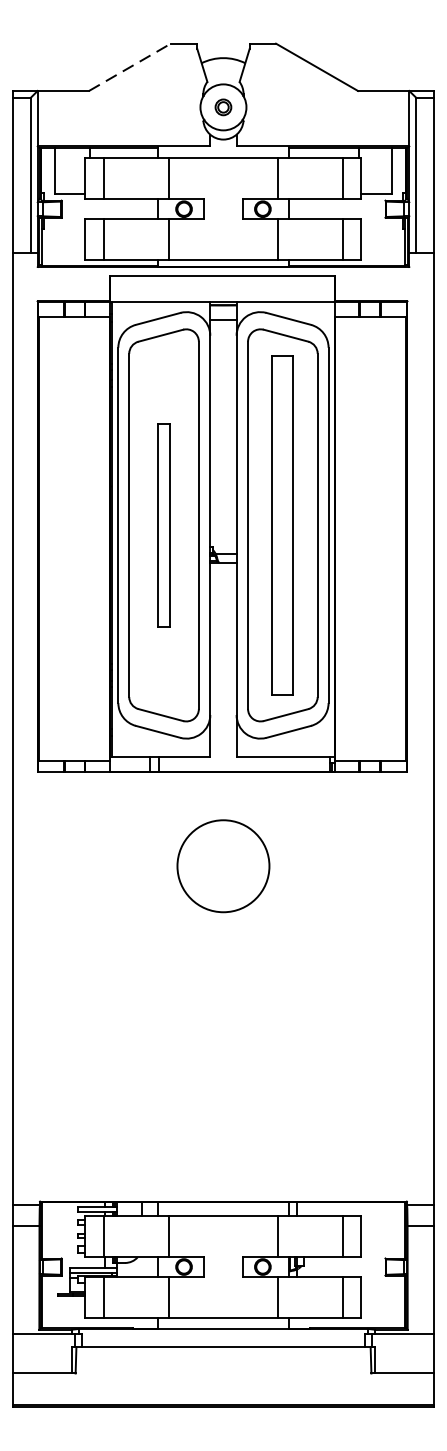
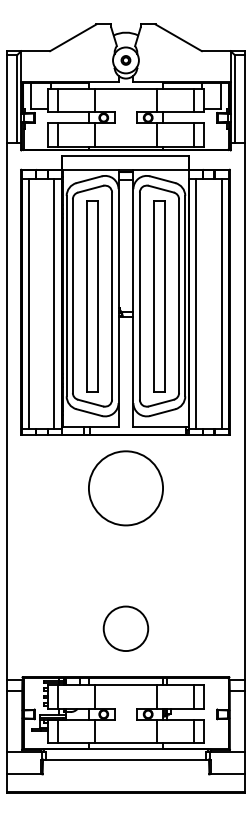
line: (130, 66) -> (73, 37), dashed -> solid
part: (164, 526) -> (92, 296), size x1.67
line: (52, 538) -> (29, 303), added
line: (96, 538) -> (54, 303), added
line: (348, 538) -> (196, 303), added
line: (392, 538) -> (221, 303), added
circle: (222, 866) -> (125, 488), size x1.43
circle: (222, 1114) -> (125, 628), added

